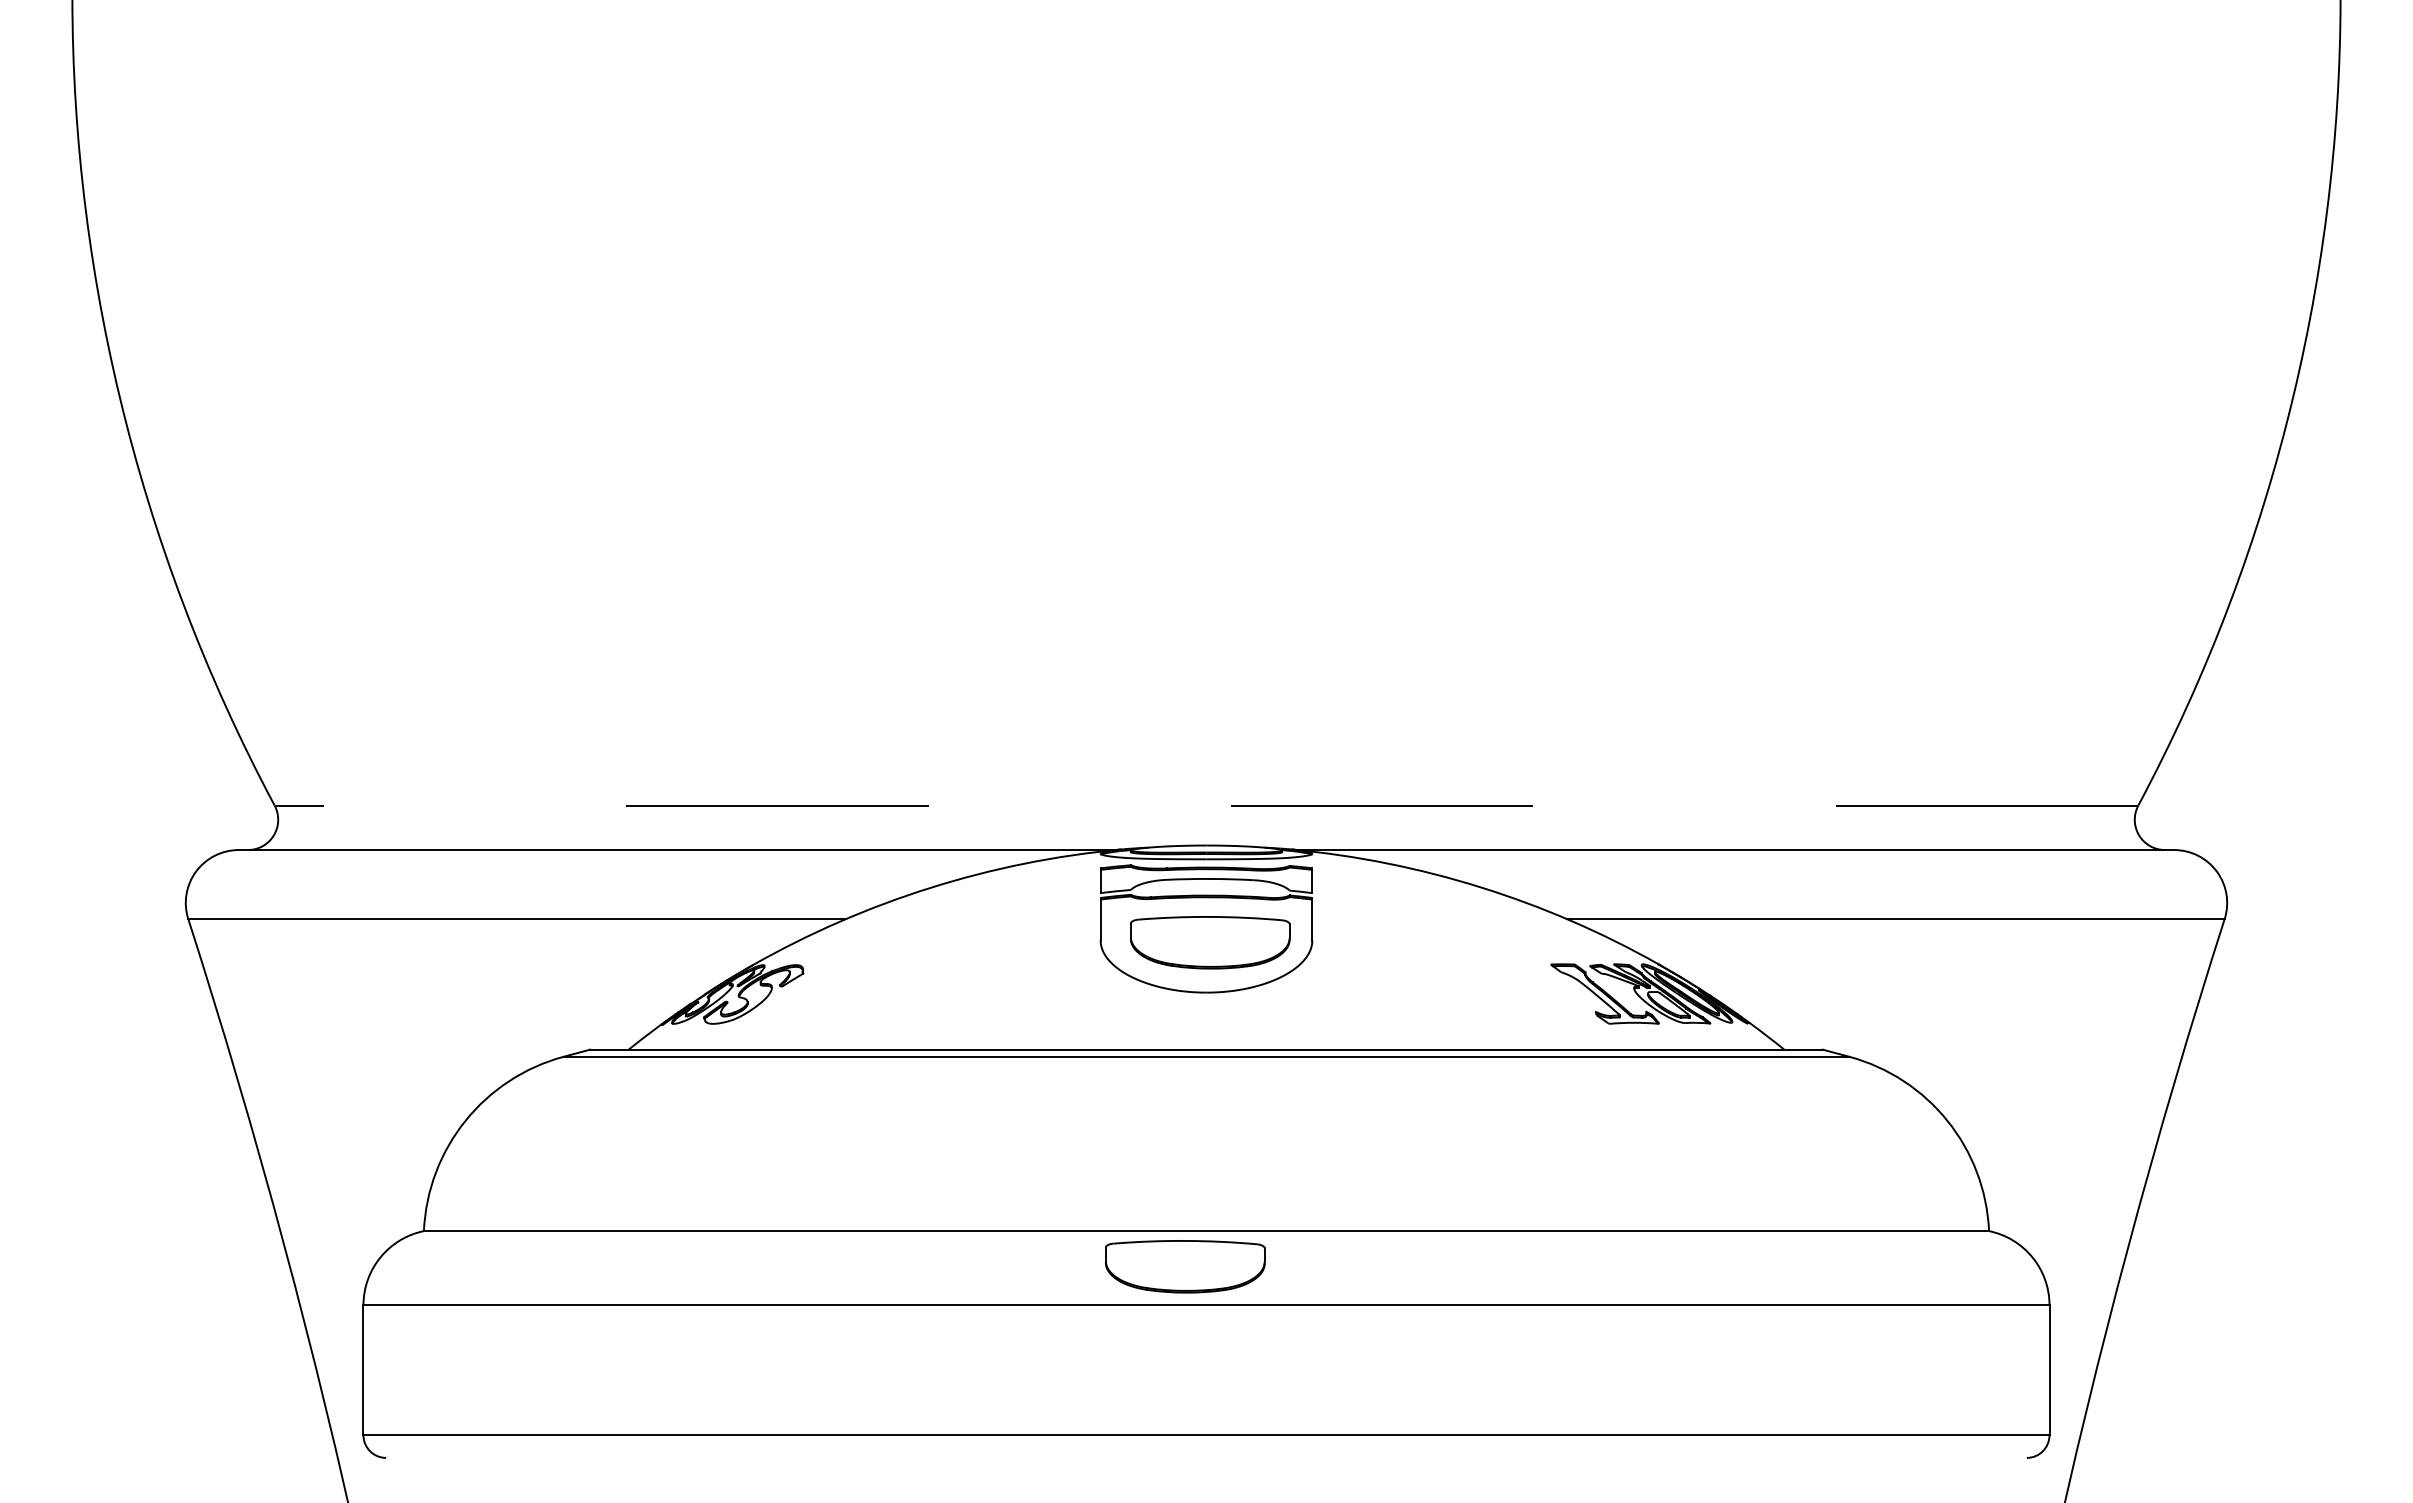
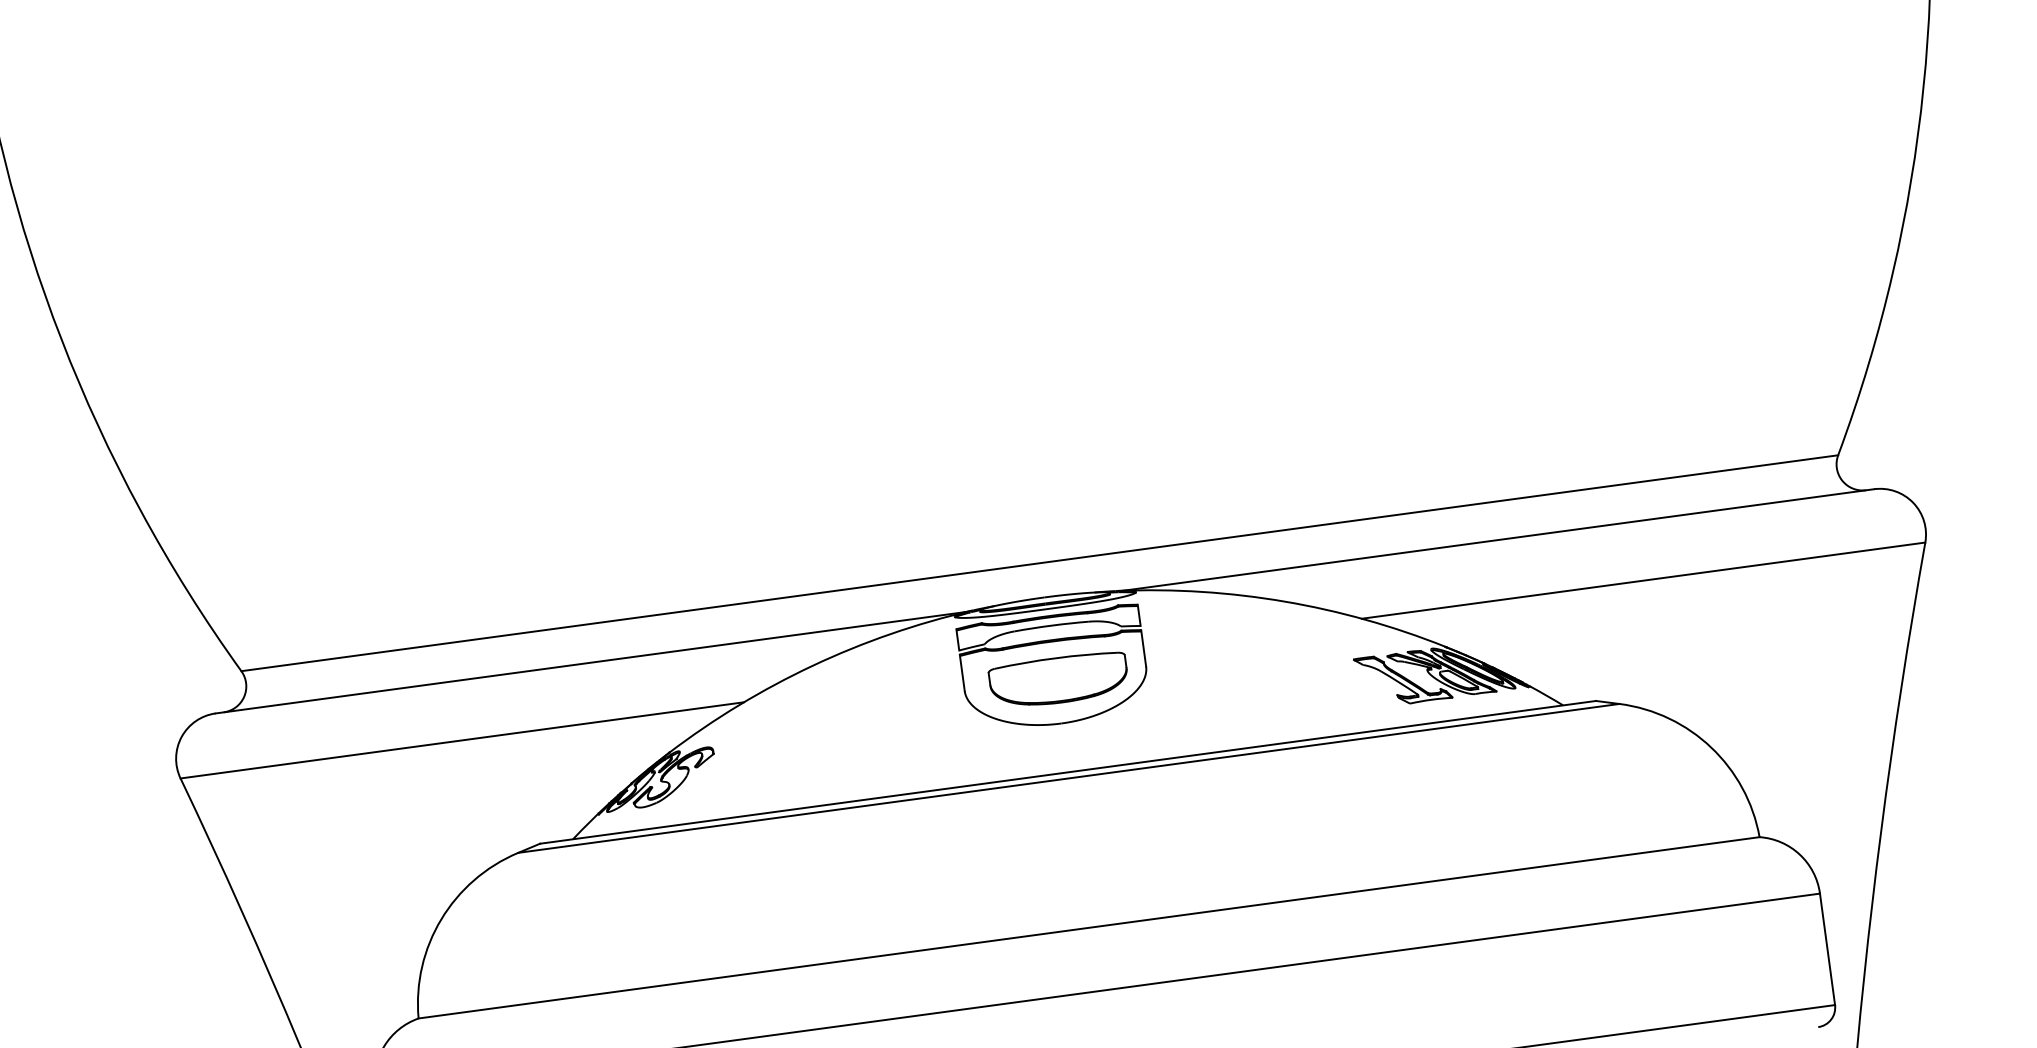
line: (1206, 805) -> (1039, 563), dashed -> solid
part: (1185, 1266) -> (1075, 960), removed

